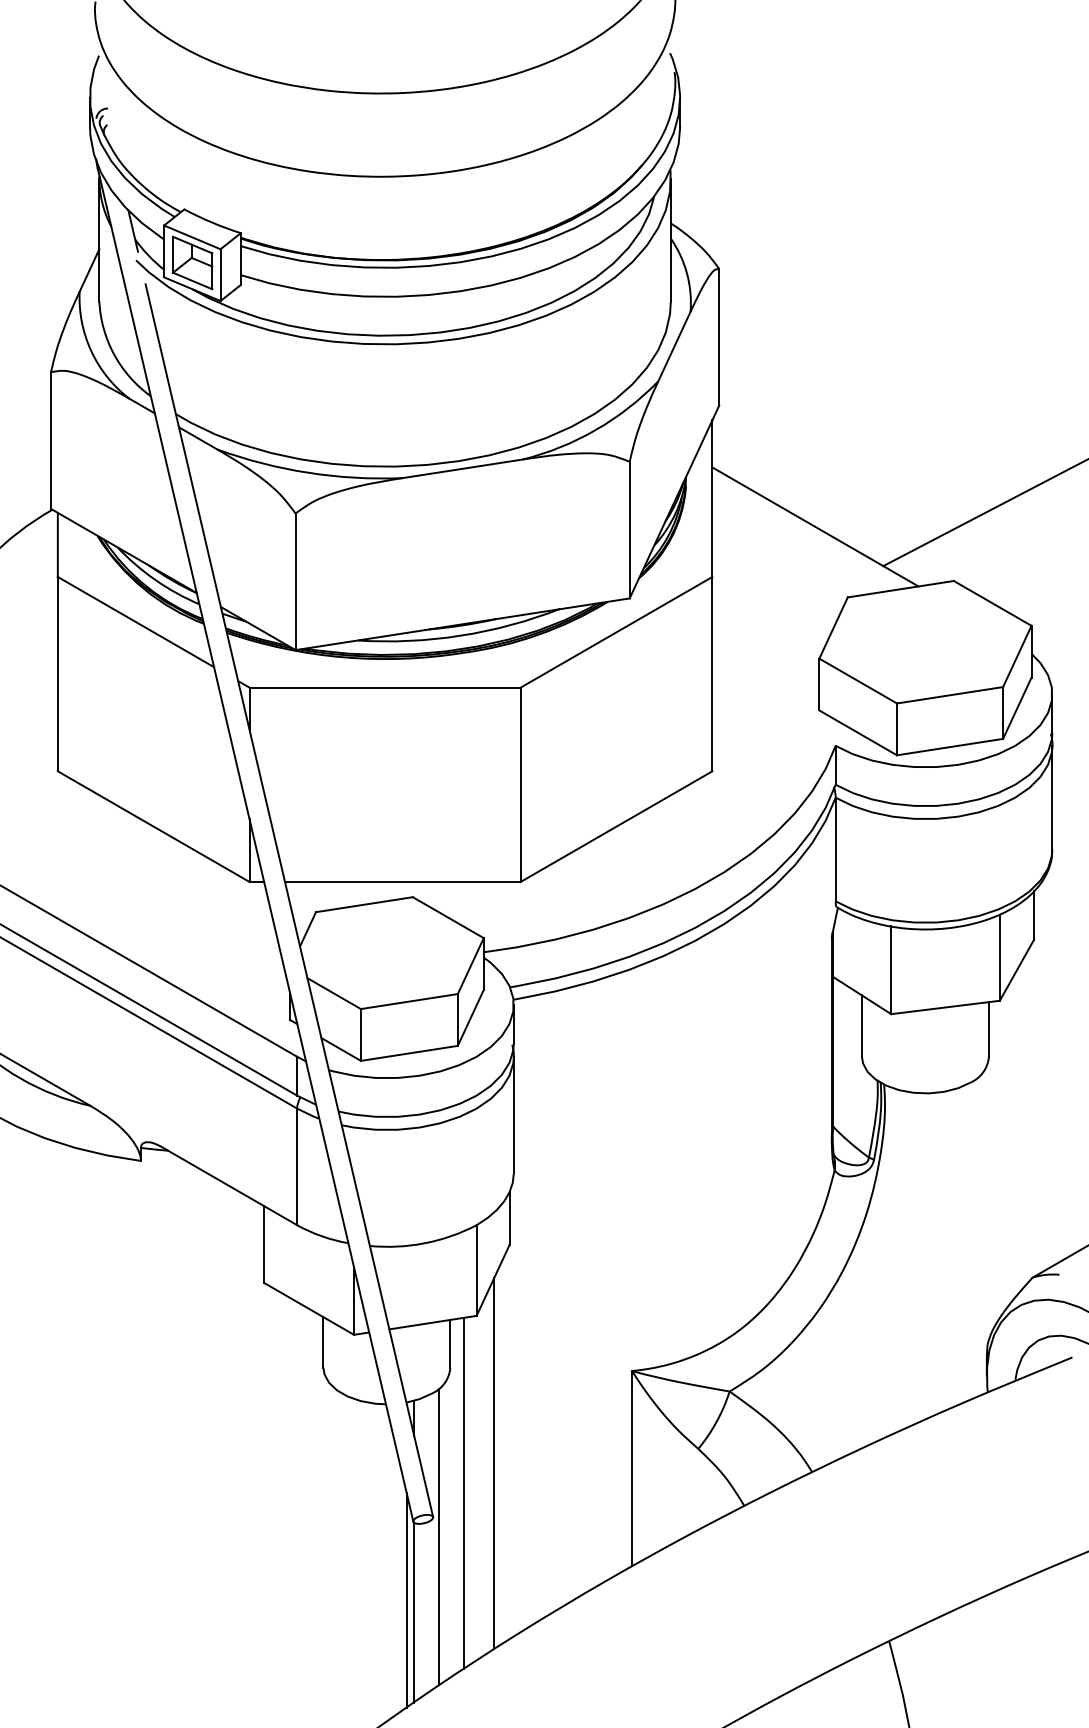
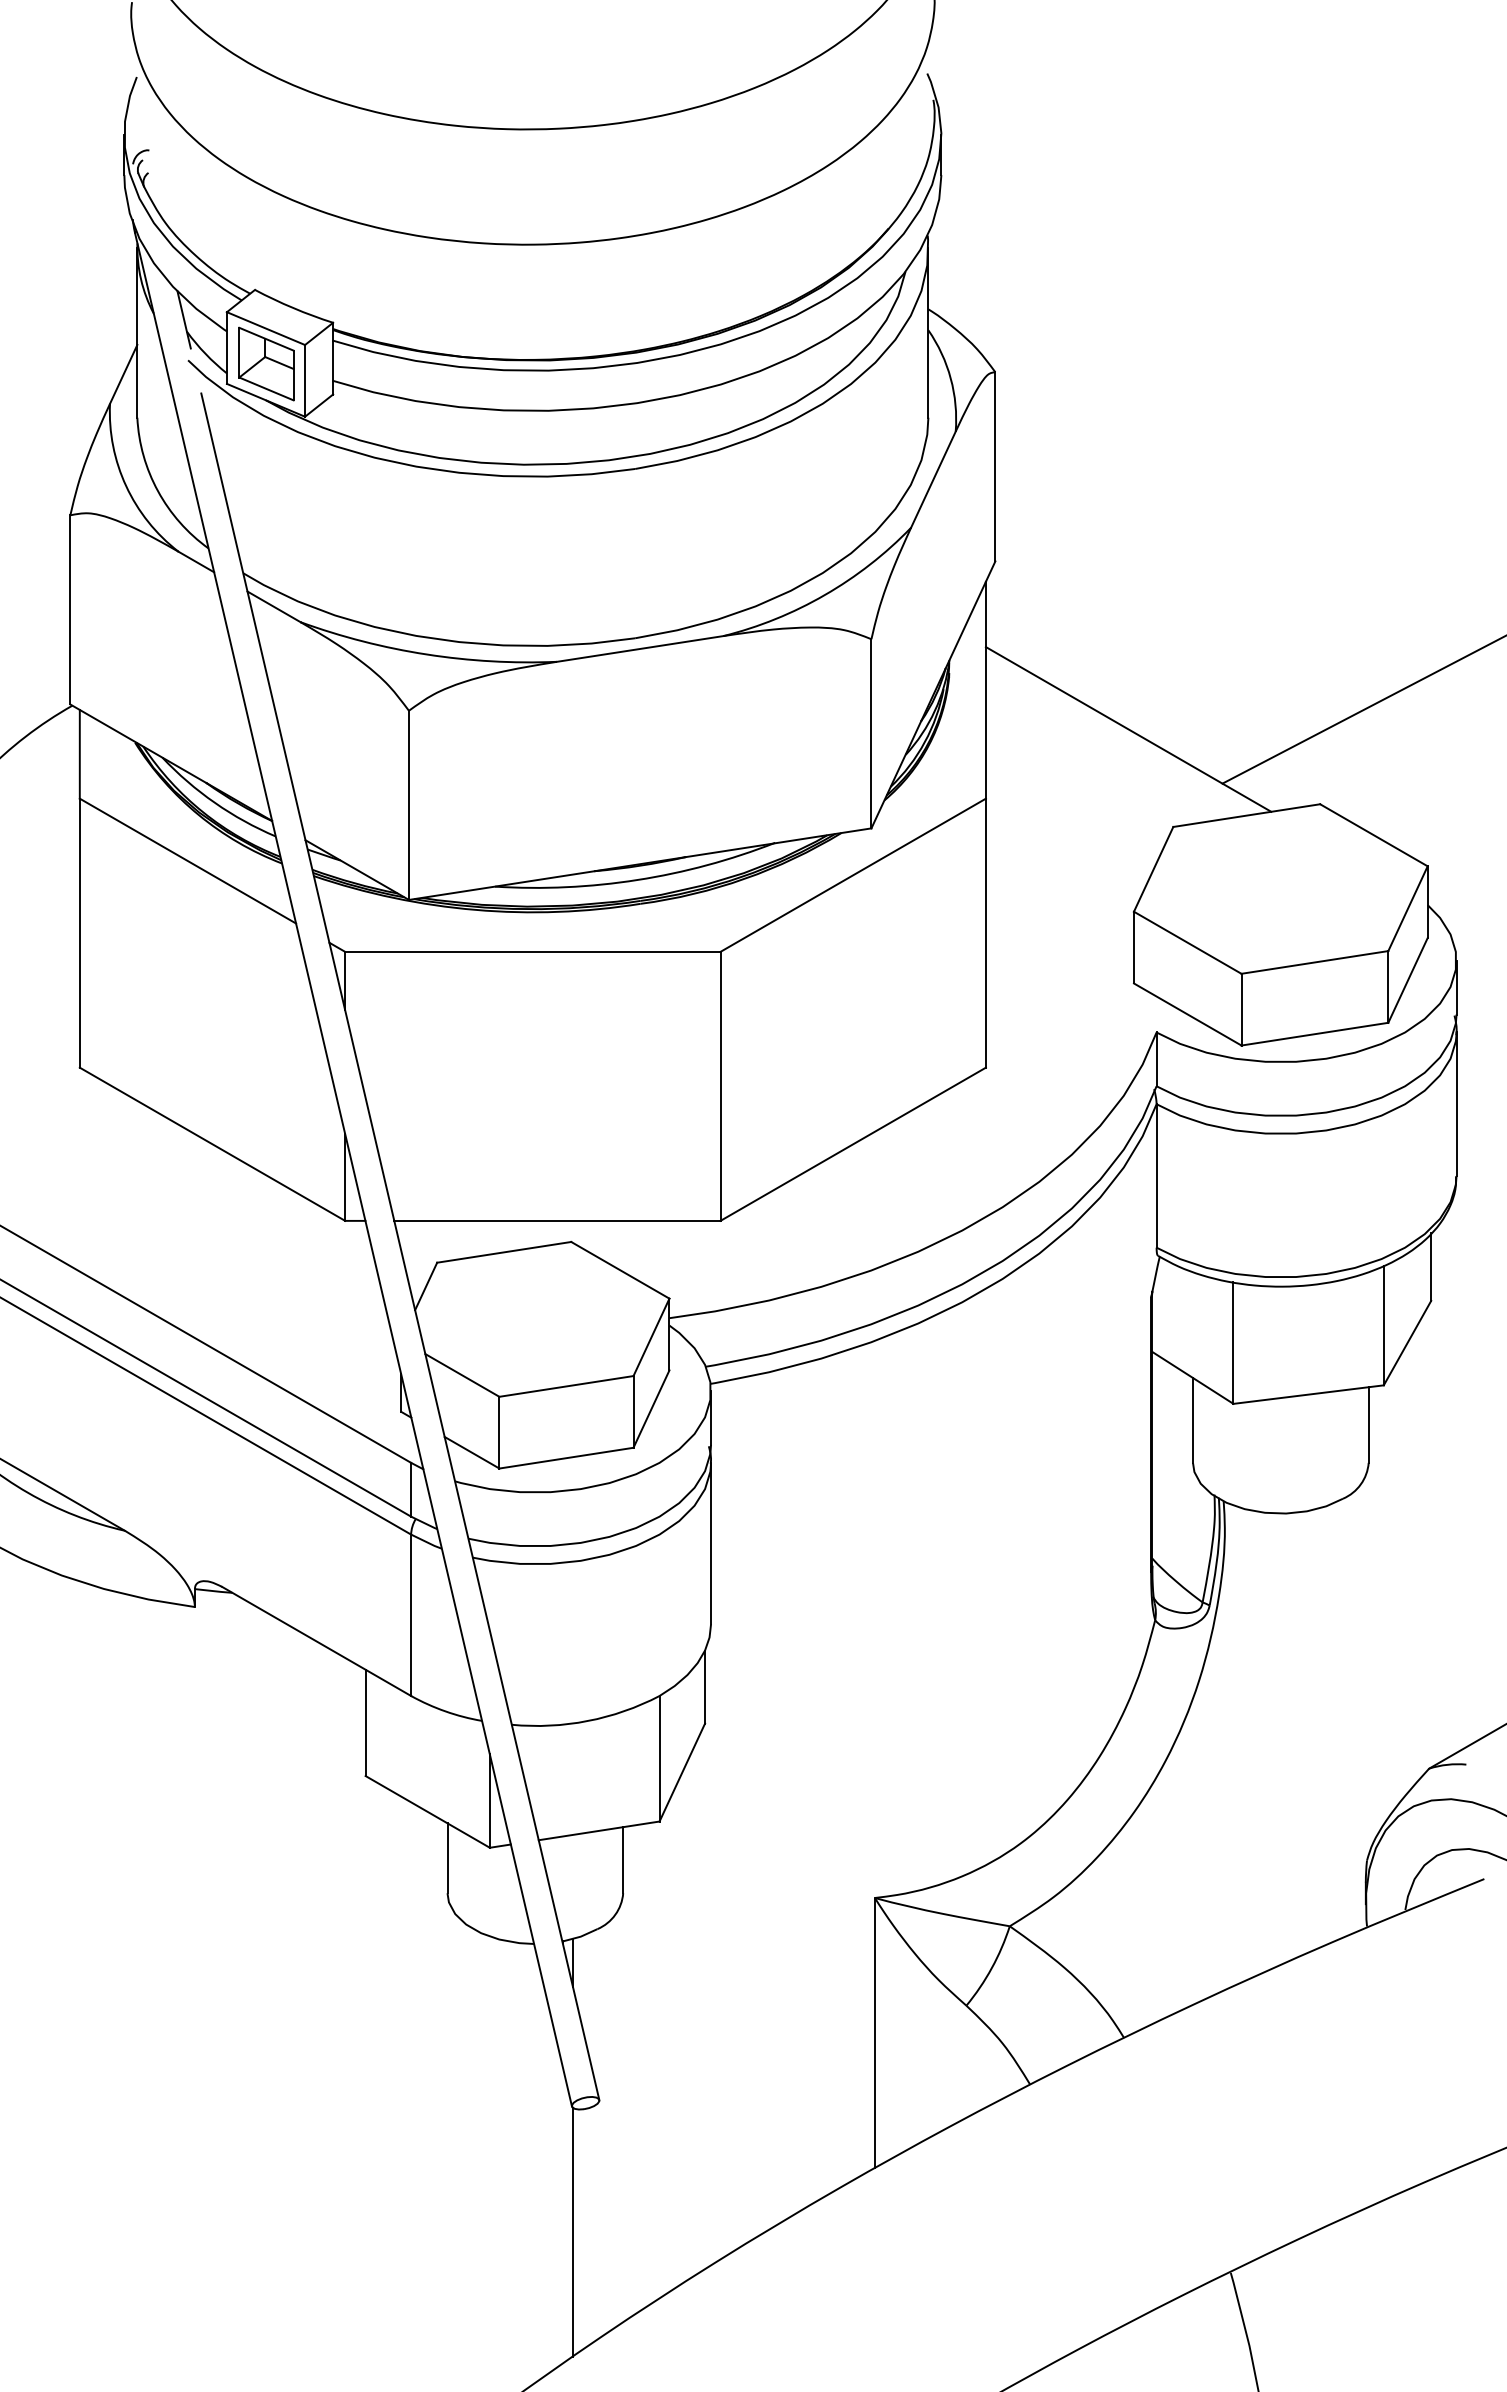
line: (494, 1463) -> (684, 2025), removed
line: (464, 1493) -> (642, 2067), removed
line: (439, 1536) -> (607, 2127), removed
line: (406, 1600) -> (562, 2215), removed

